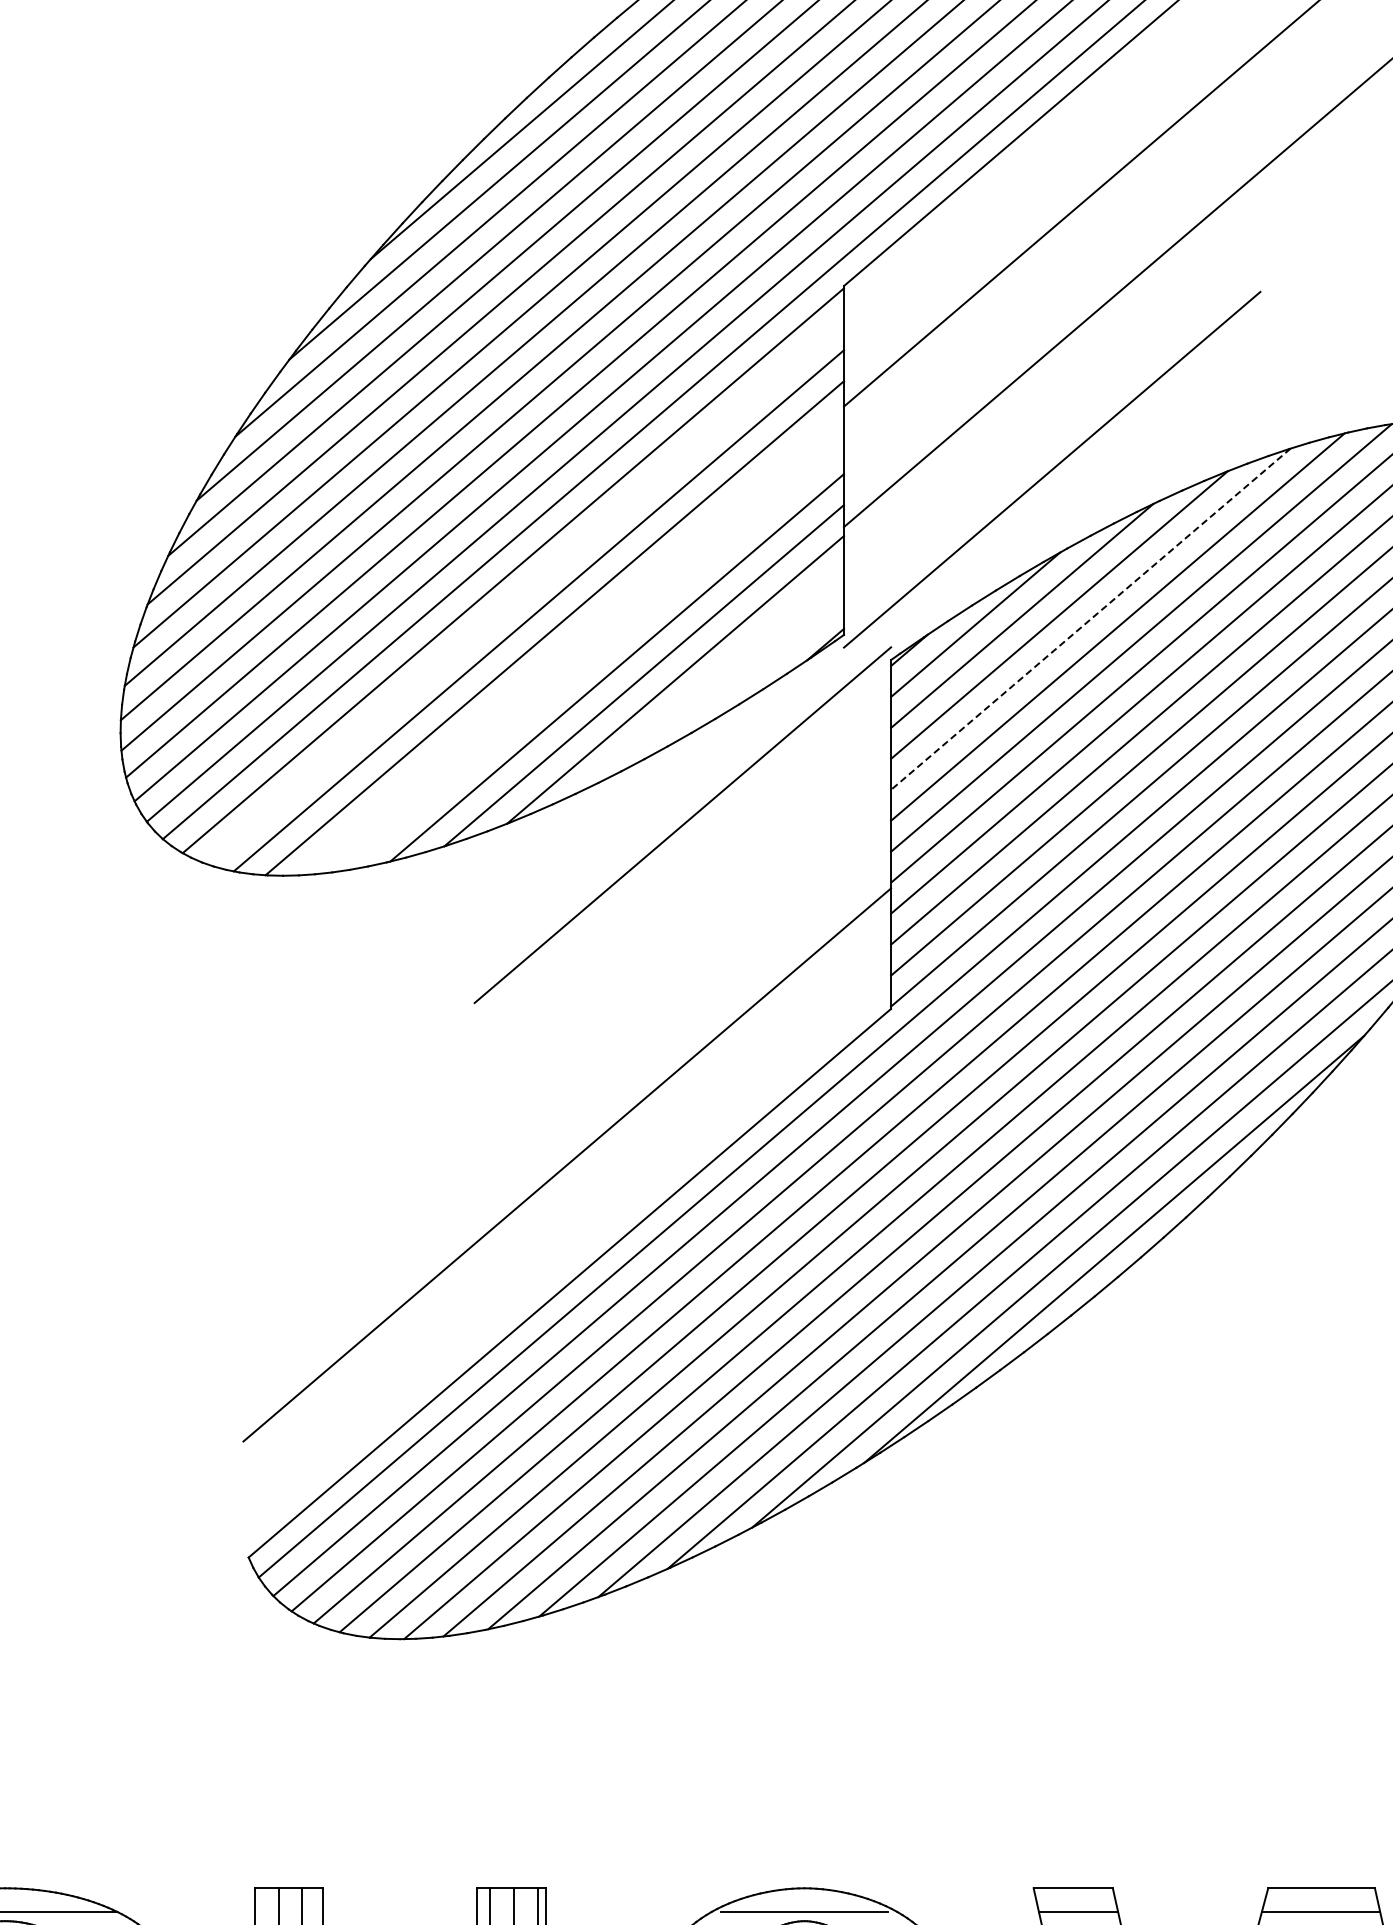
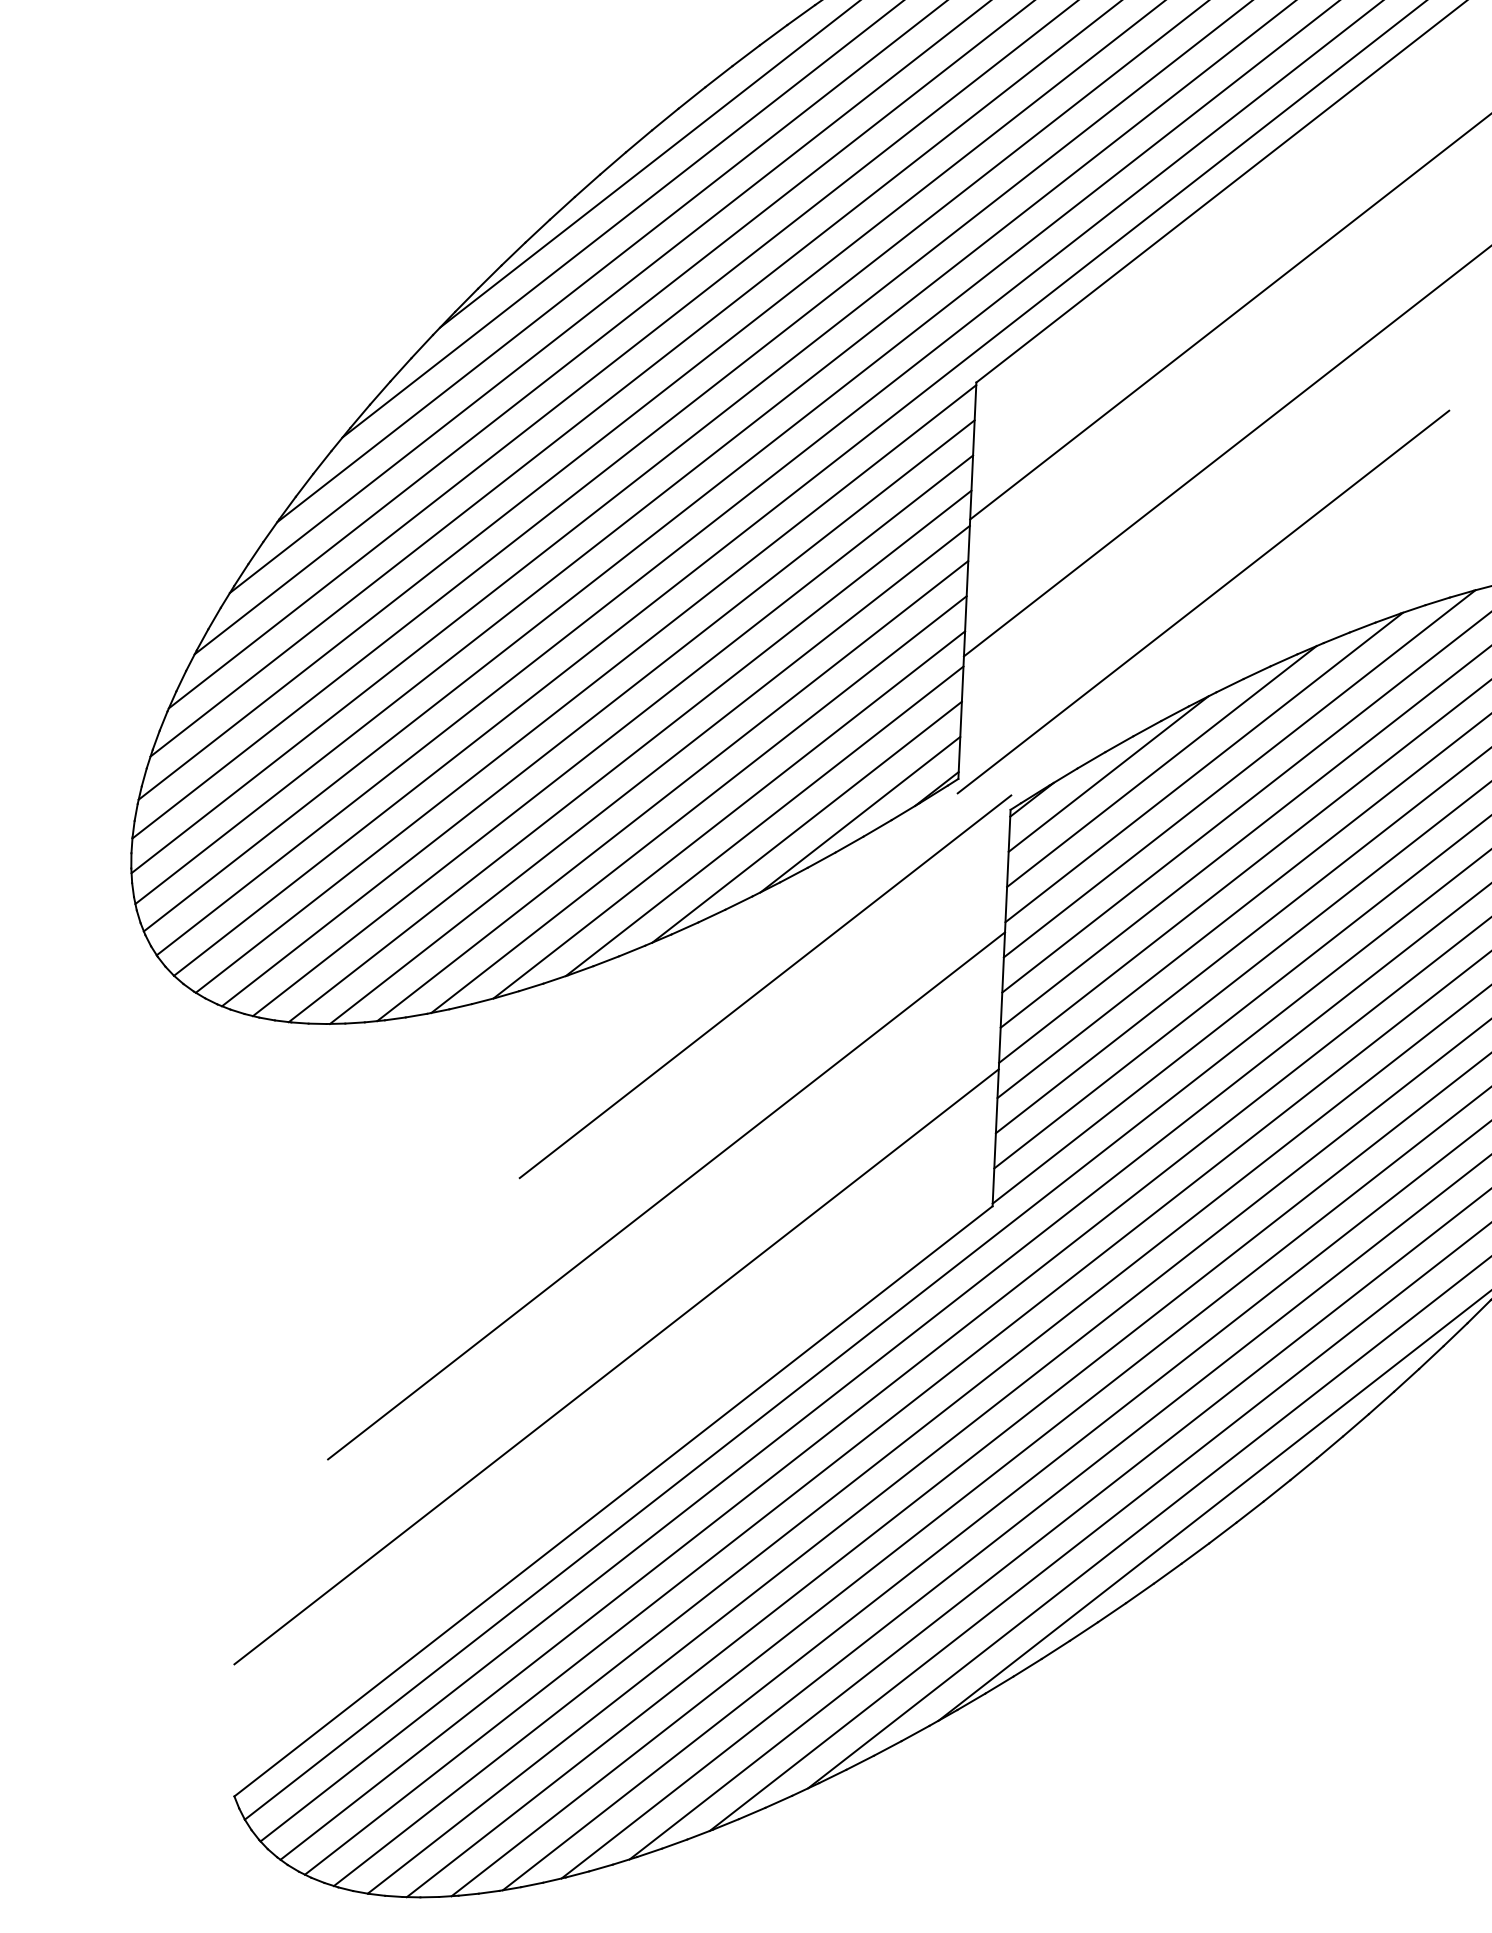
line: (525, 591) -> (598, 713), added
line: (1090, 619) -> (1239, 774), dashed -> solid
line: (572, 643) -> (649, 774), added
line: (593, 656) -> (672, 790), added
line: (759, 669) -> (860, 813), added
line: (712, 679) -> (806, 822), added
line: (604, 1012) -> (666, 1195), added

